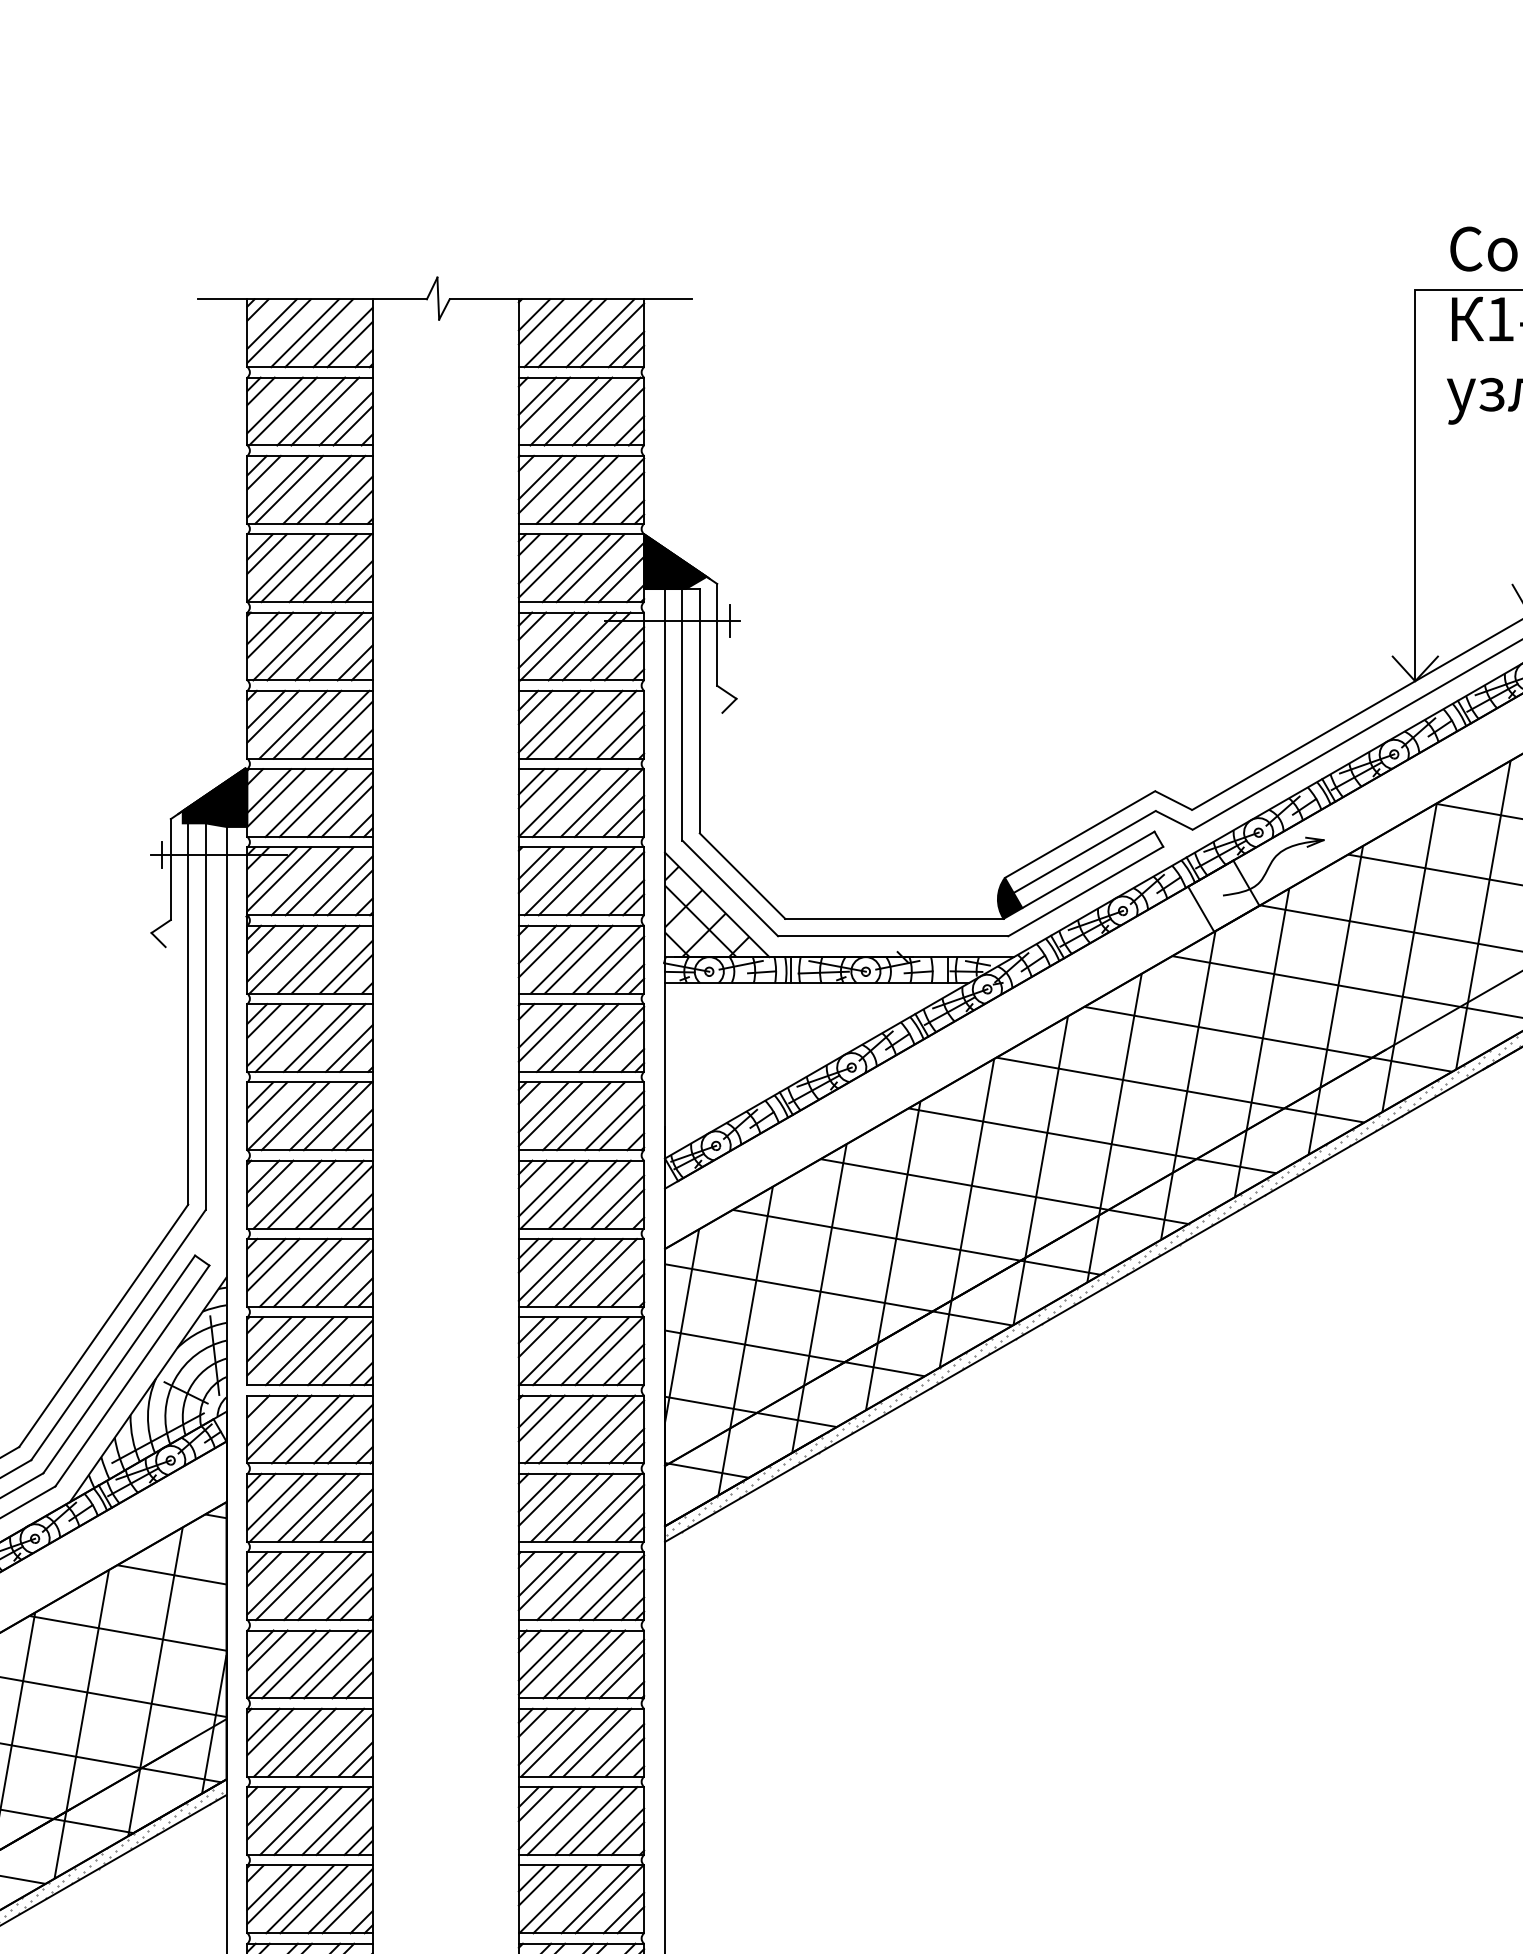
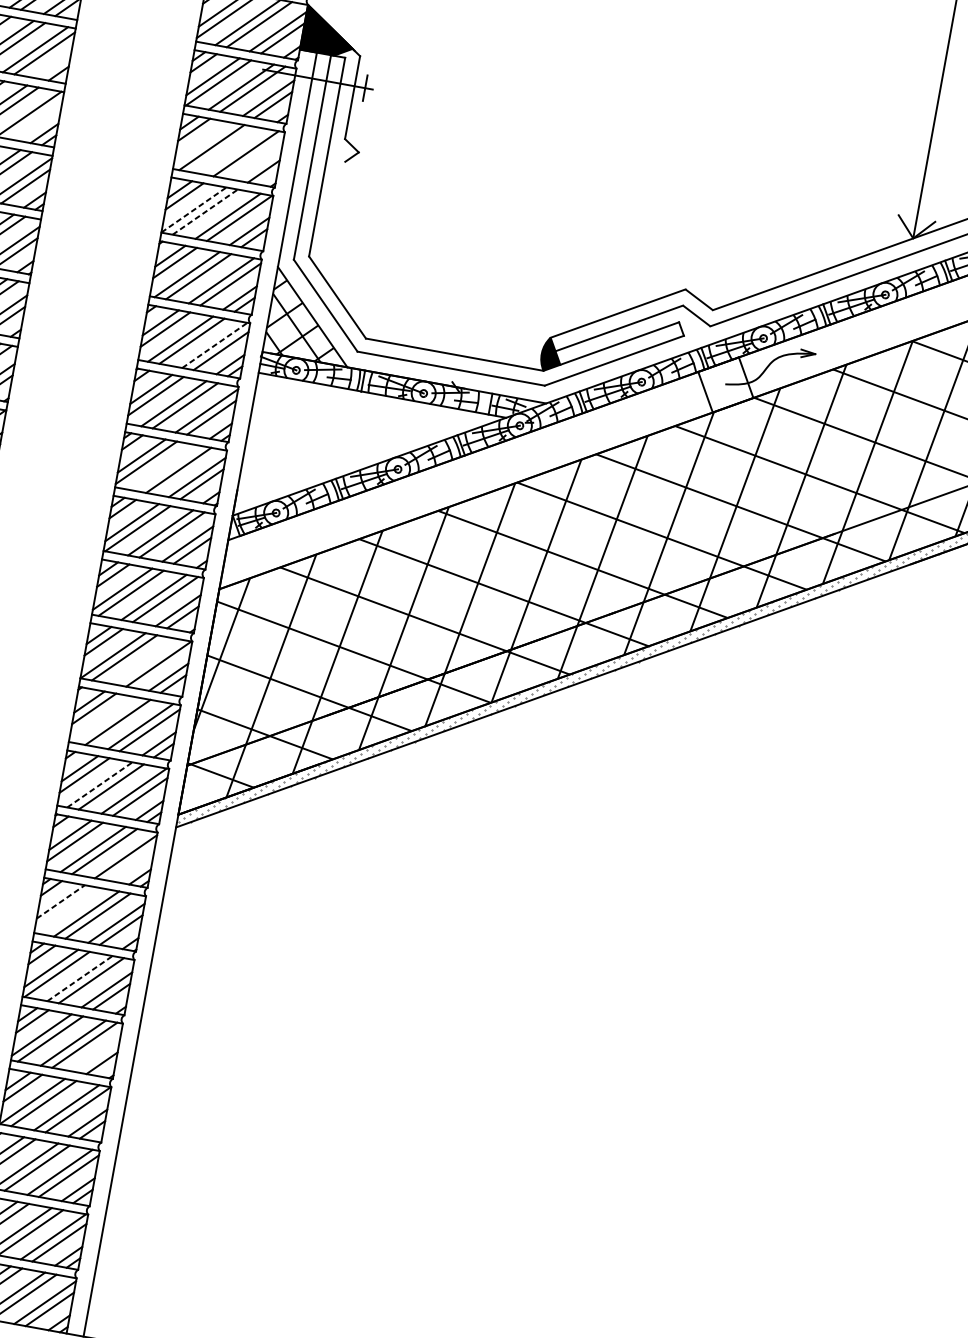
line: (354, 662) -> (53, 66), removed
line: (549, 721) -> (203, 143), removed
line: (588, 724) -> (234, 151), removed
line: (343, 729) -> (34, 119), removed
line: (620, 734) -> (259, 164), removed
line: (552, 802) -> (193, 209), solid -> dashed
line: (566, 803) -> (205, 212), solid -> dashed
line: (606, 959) -> (214, 345), solid -> dashed
line: (576, 1116) -> (166, 468), removed
line: (595, 1351) -> (147, 662), removed
line: (558, 1429) -> (106, 720), removed
line: (565, 1507) -> (100, 784), solid -> dashed
line: (618, 1594) -> (130, 863), removed
line: (544, 1655) -> (61, 901), solid -> dashed
line: (550, 1662) -> (65, 908), removed
line: (583, 1742) -> (80, 978), solid -> dashed
line: (620, 1831) -> (97, 1056), removed

